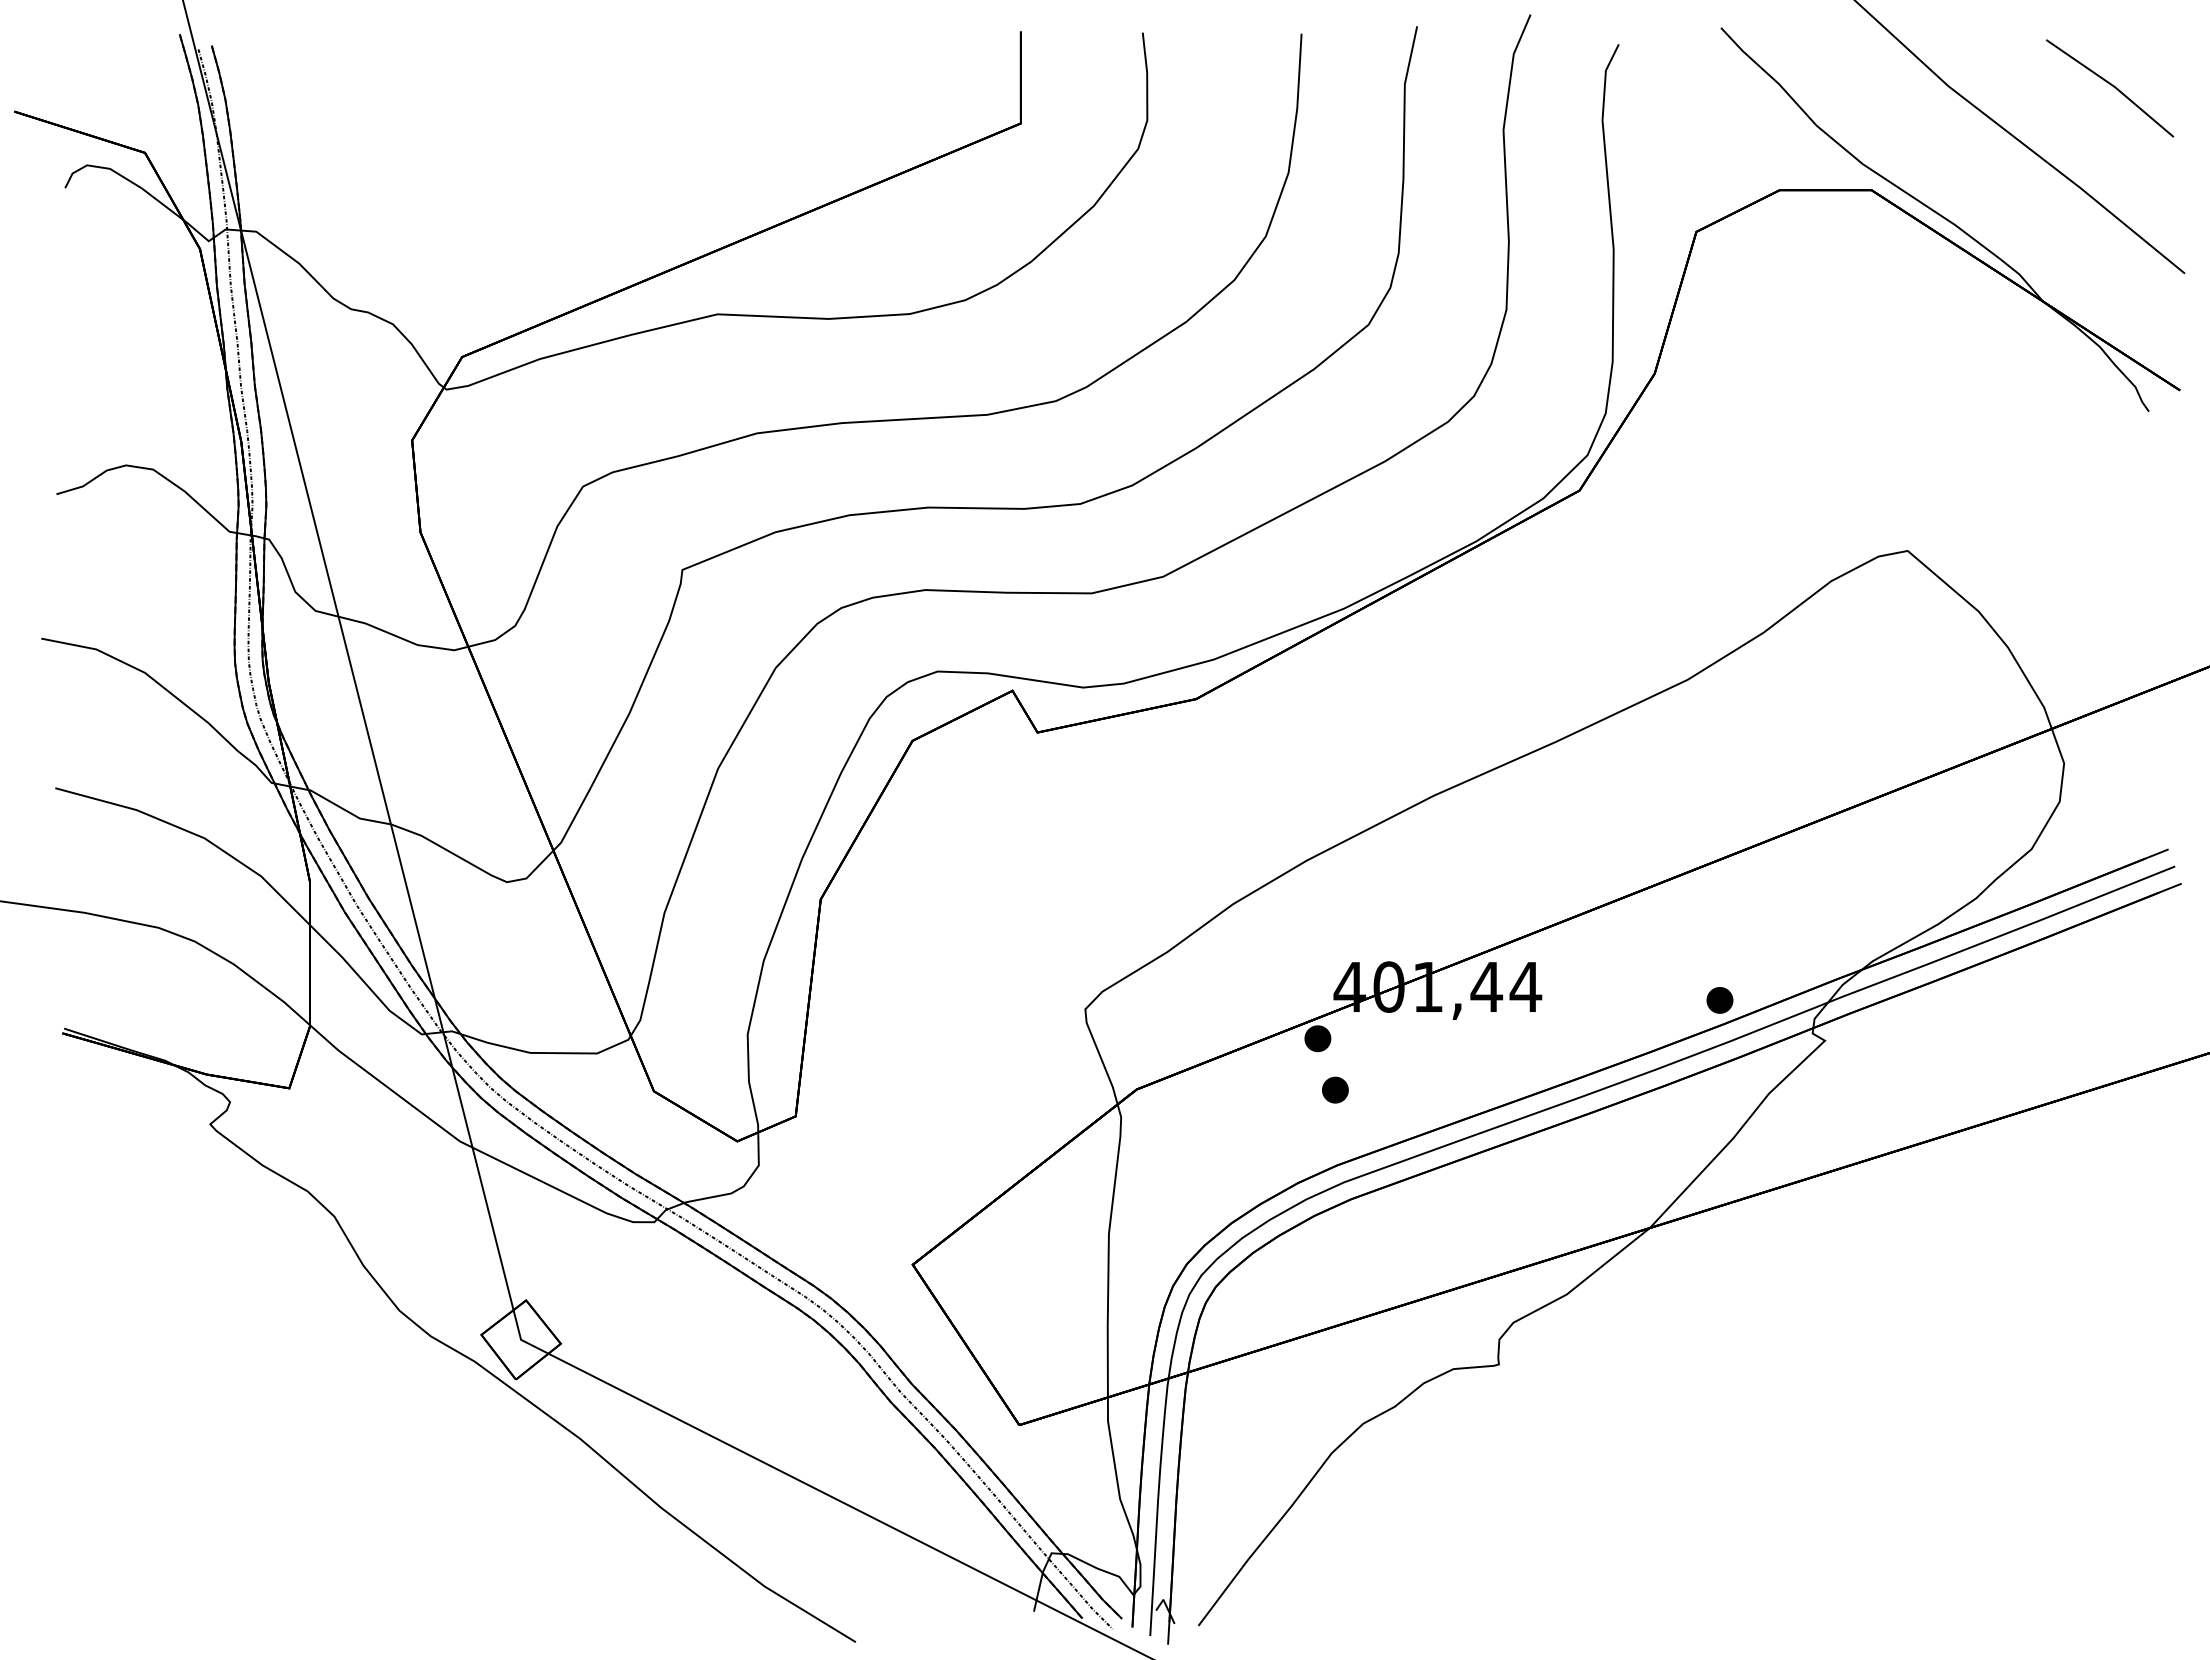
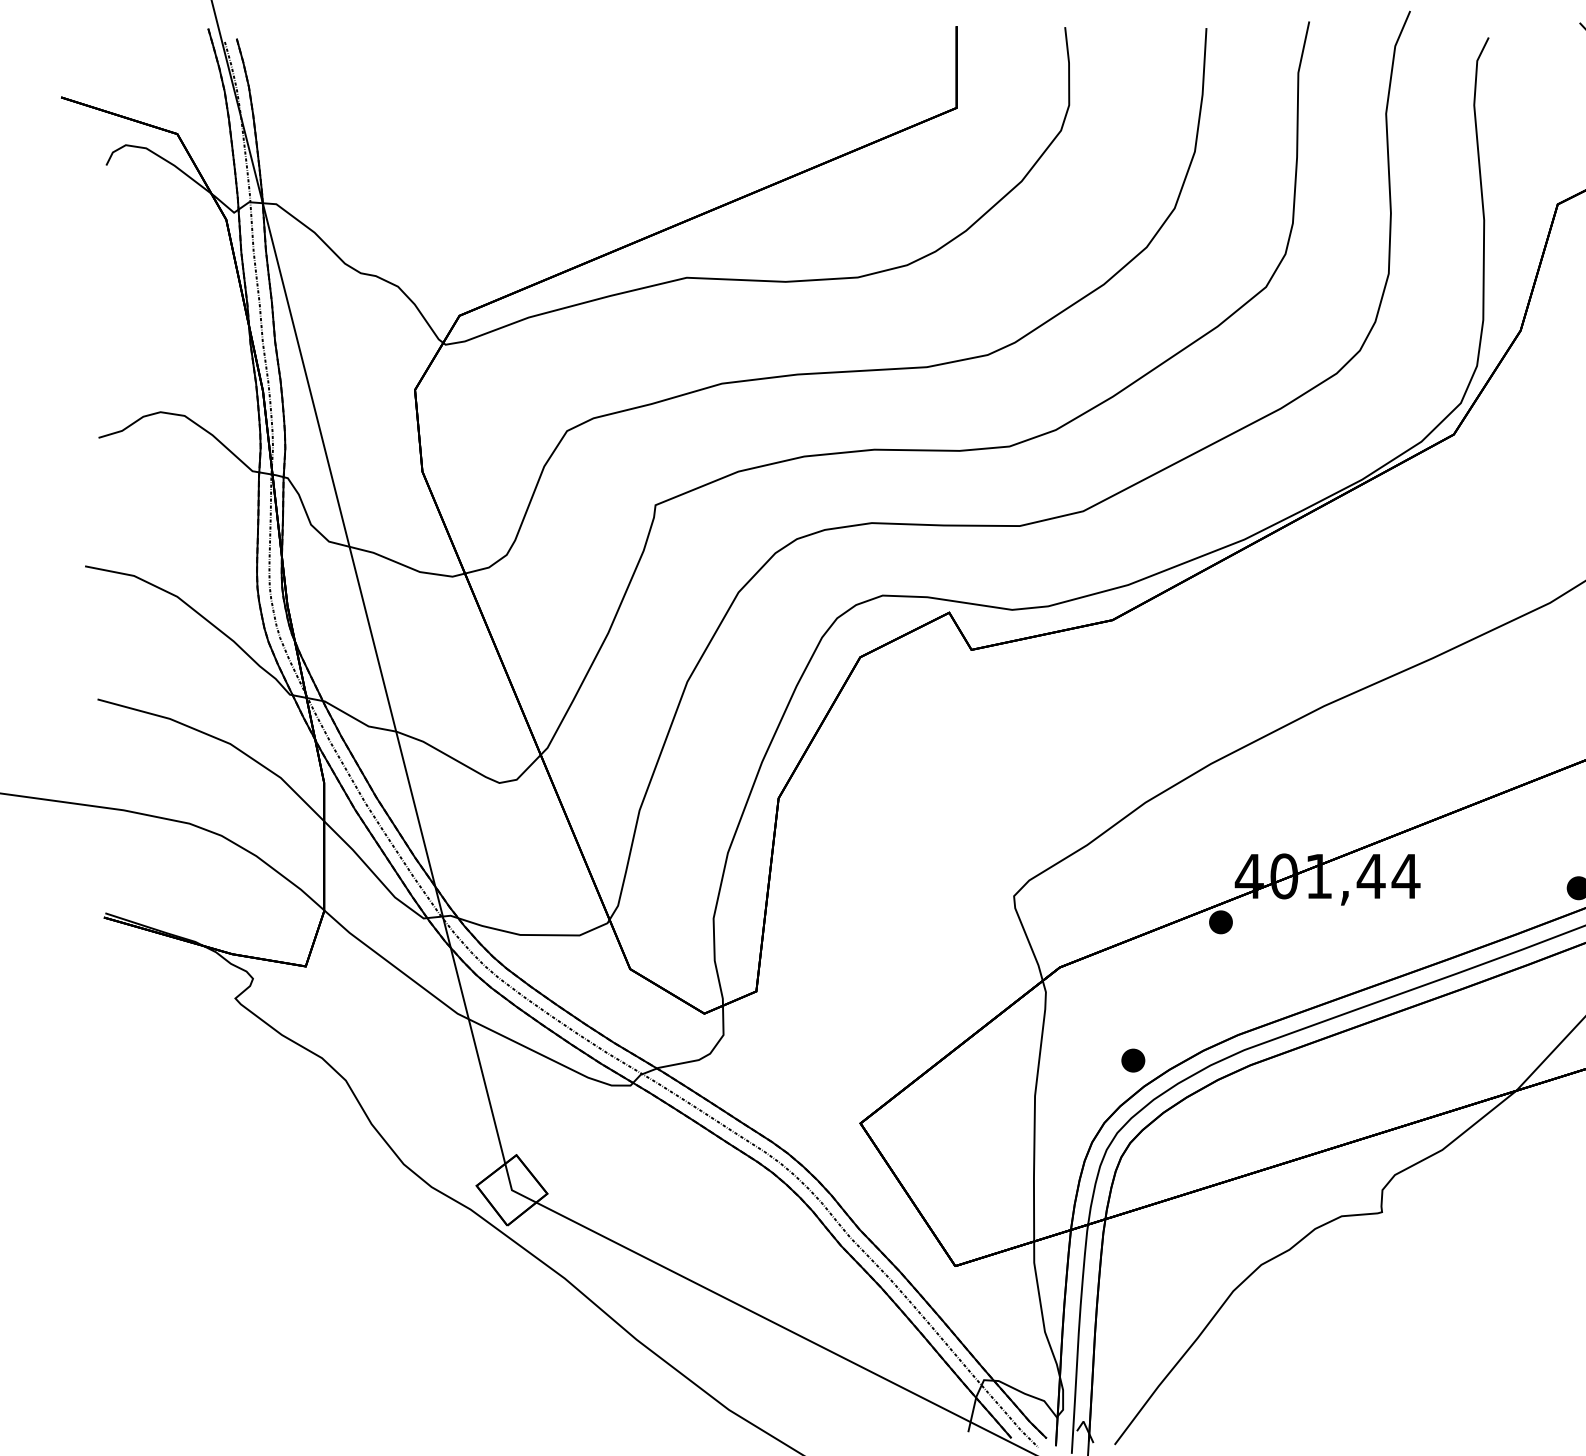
part: (1335, 1089) -> (1133, 1060), moved

